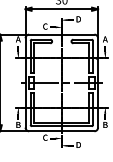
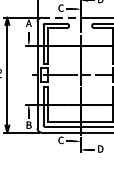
line: (46, 34) -> (62, 17), solid -> dashed

